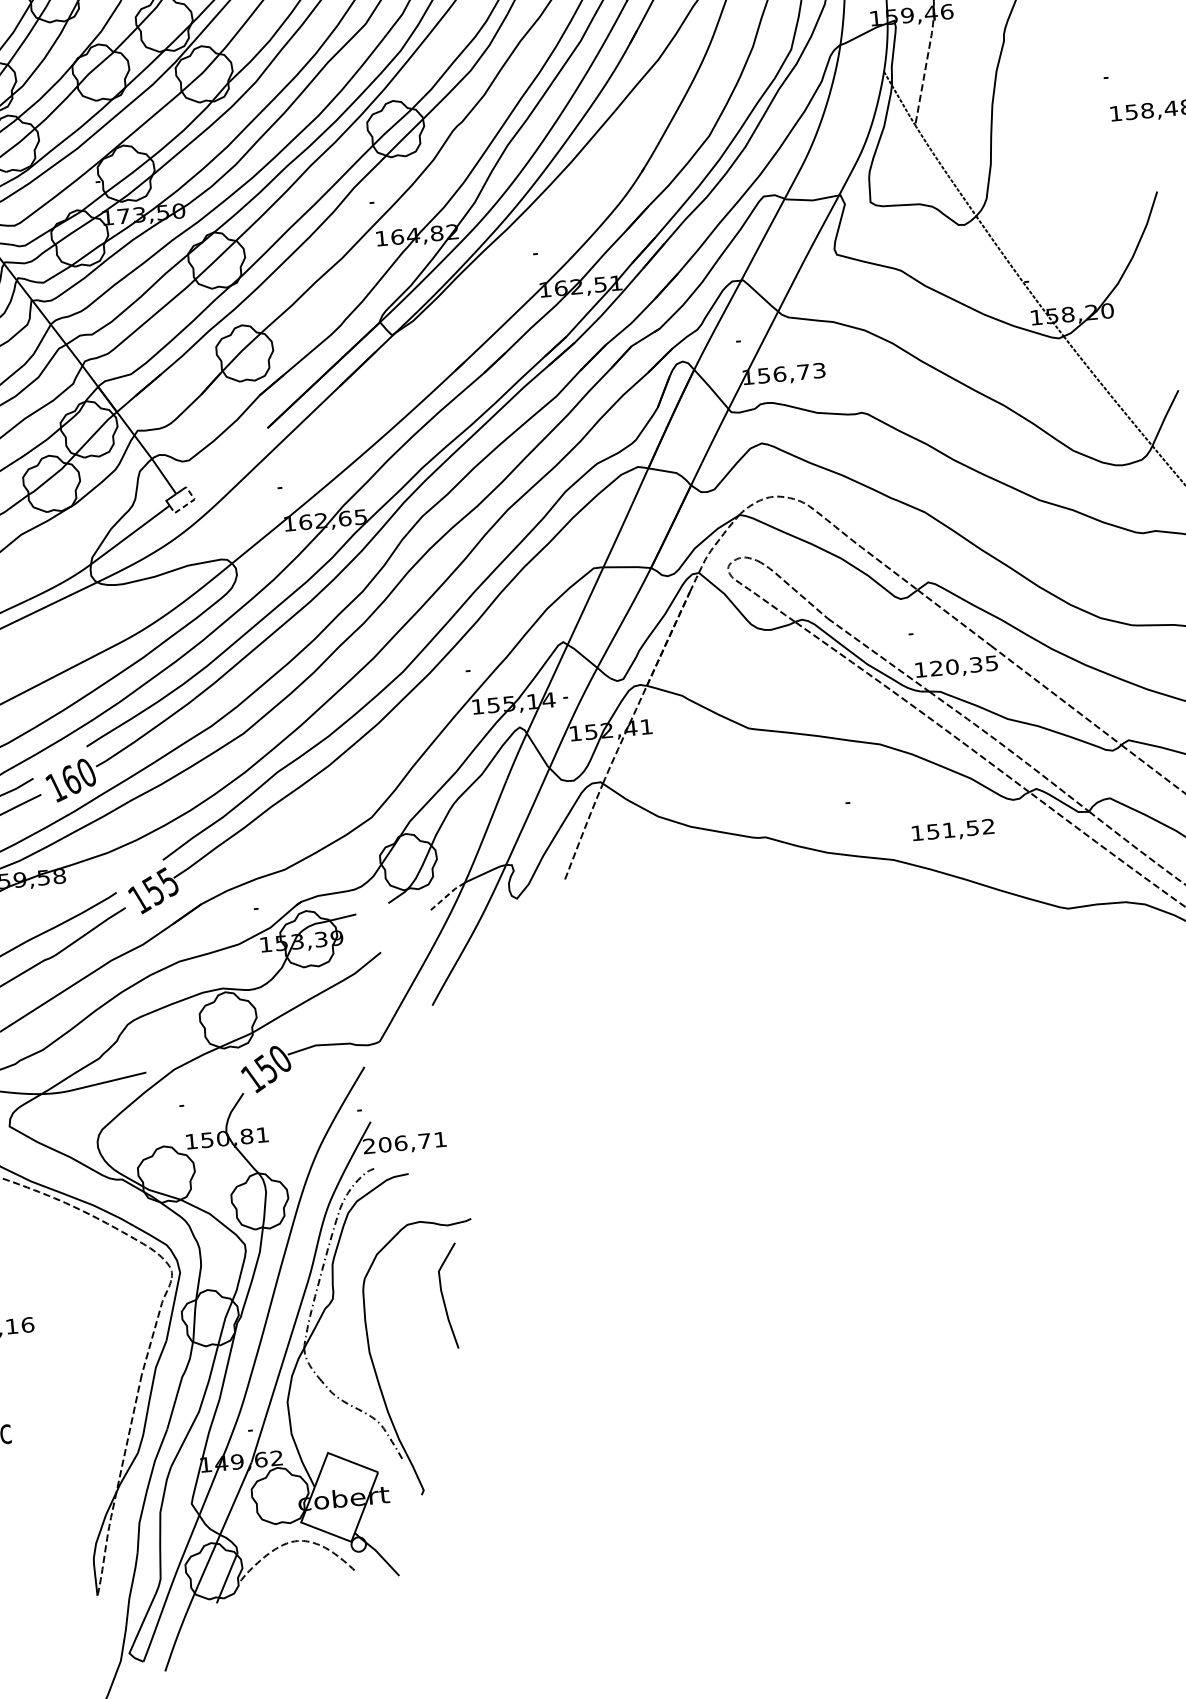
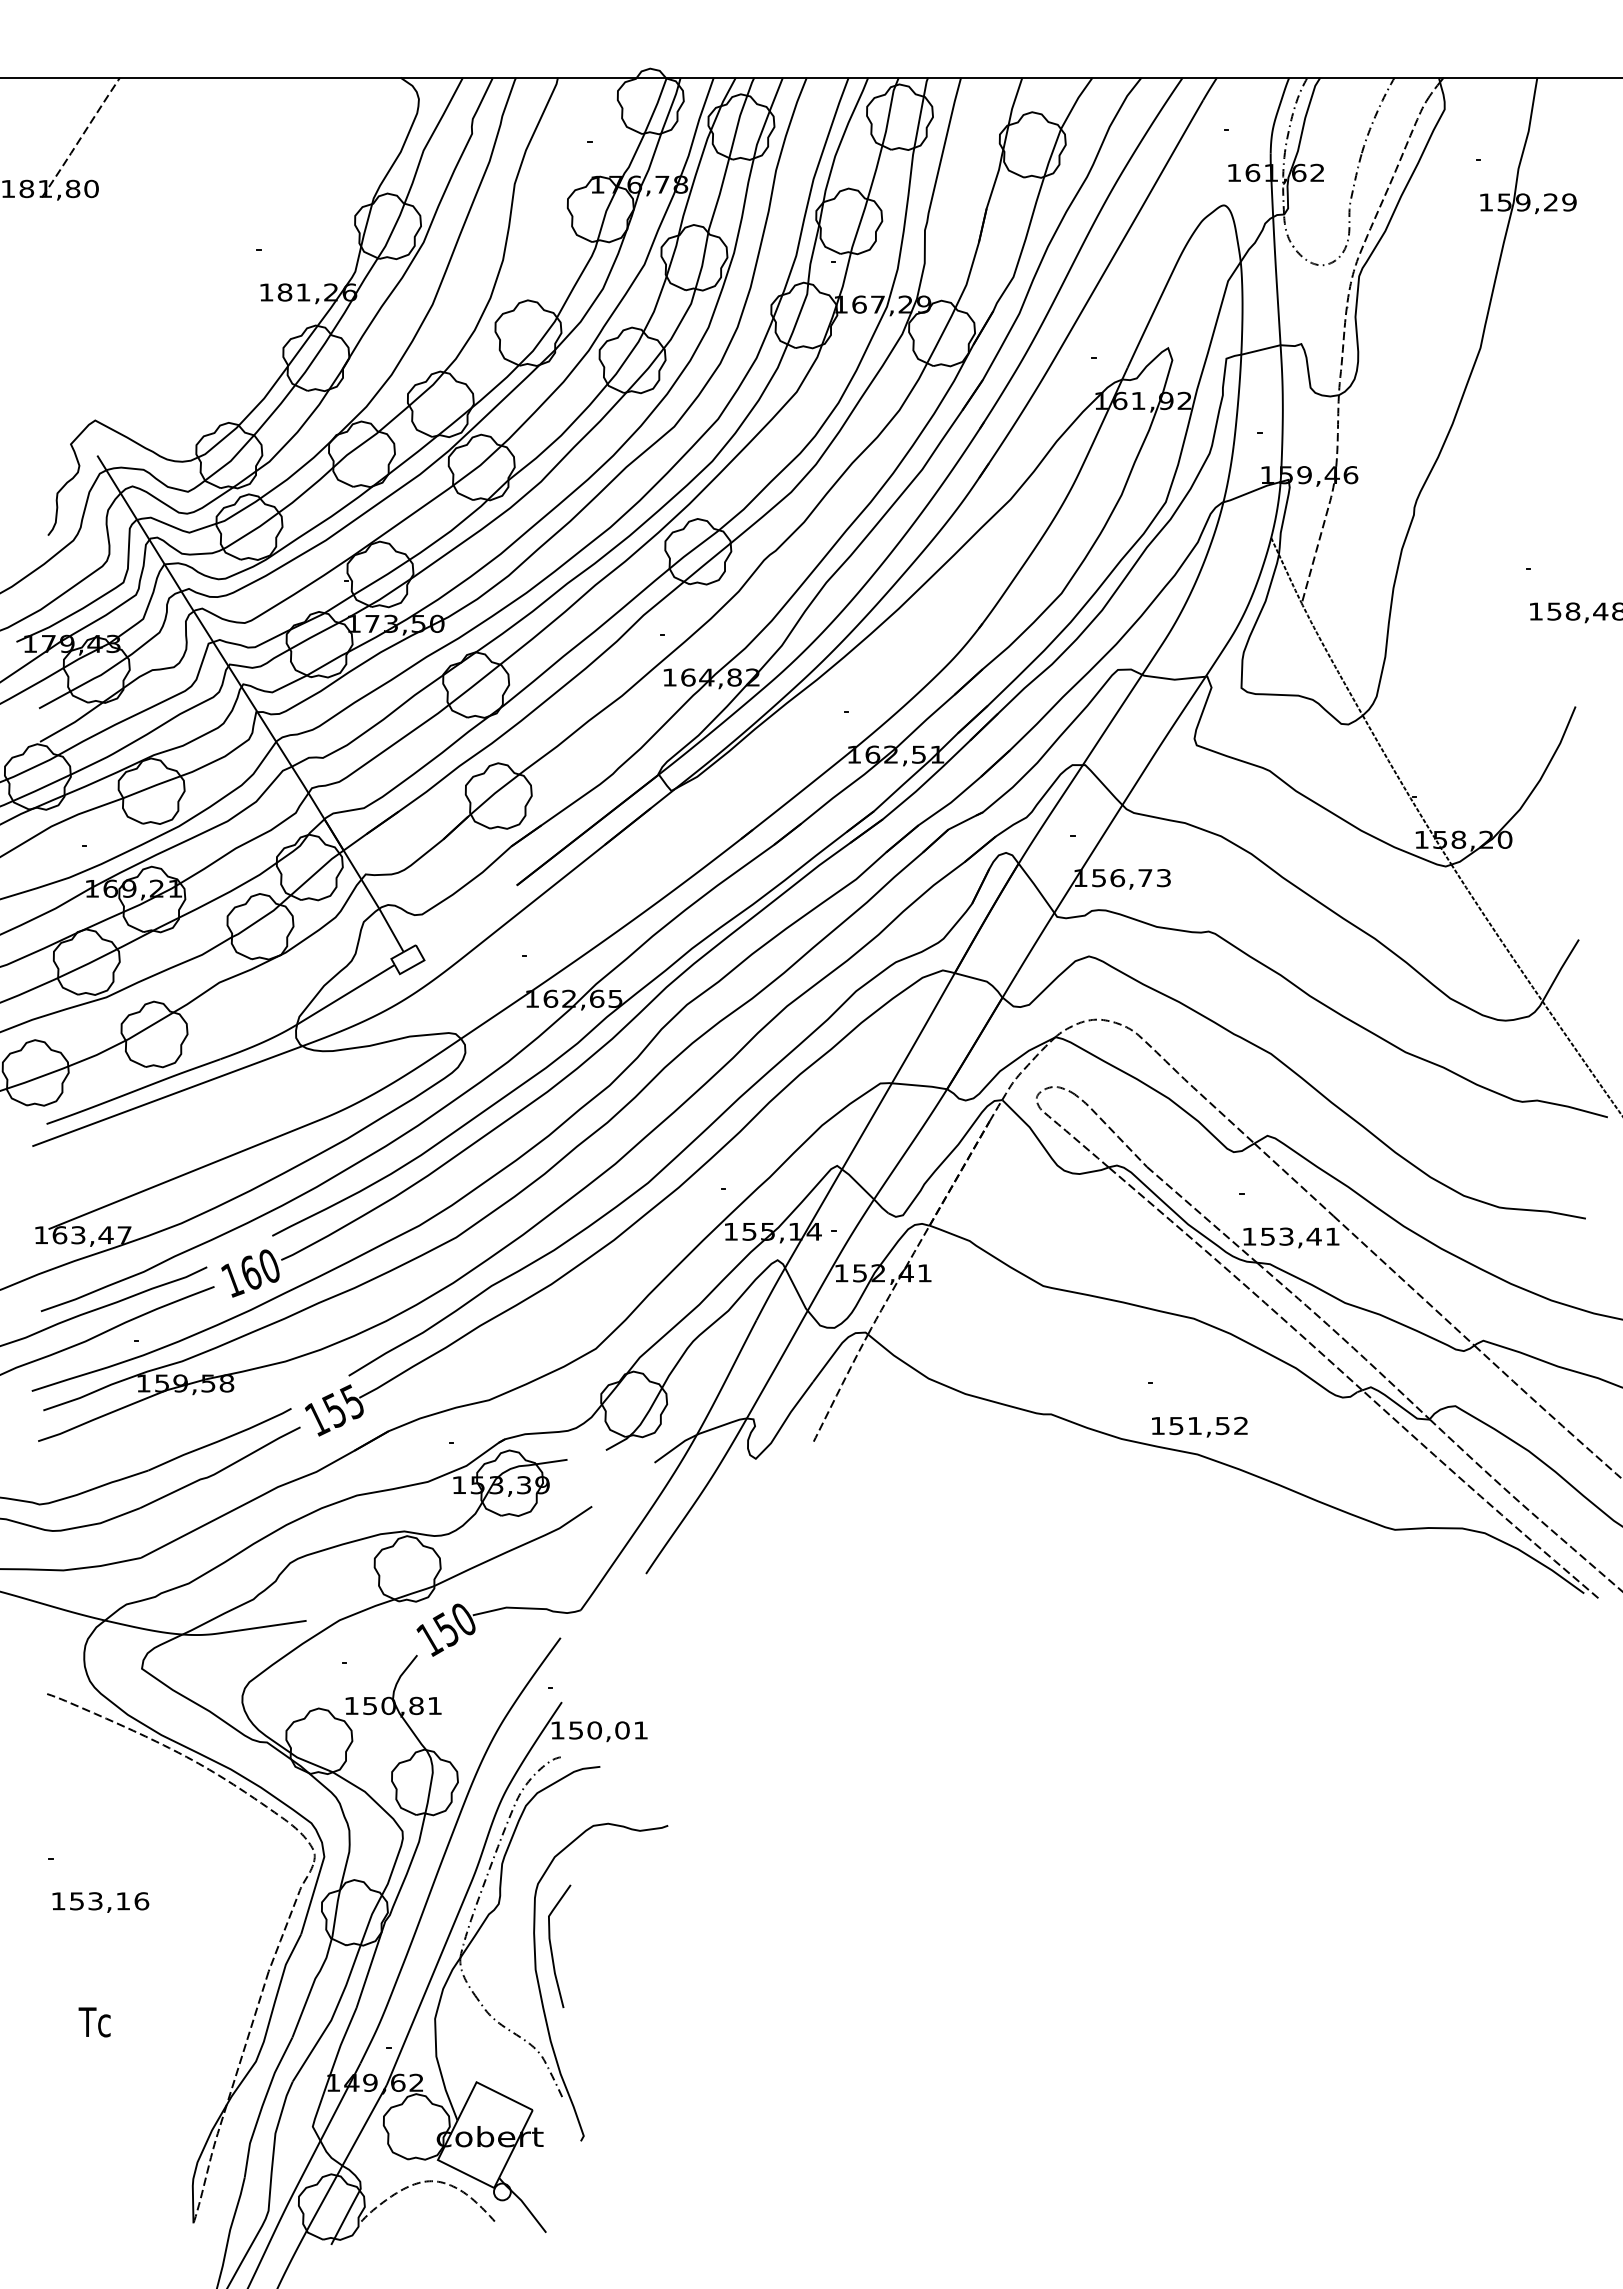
line: (187, 504) -> (415, 965), dashed -> solid
text: (964, 665) -> (1300, 1236), 120,35 -> 153,41
text: (952, 830) -> (1199, 1426), moved
line: (447, 895) -> (675, 1447), dashed -> solid
text: (396, 1143) -> (589, 1730), 206,71 -> 150,01
curve: (444, 1299) -> (552, 1949), moved

